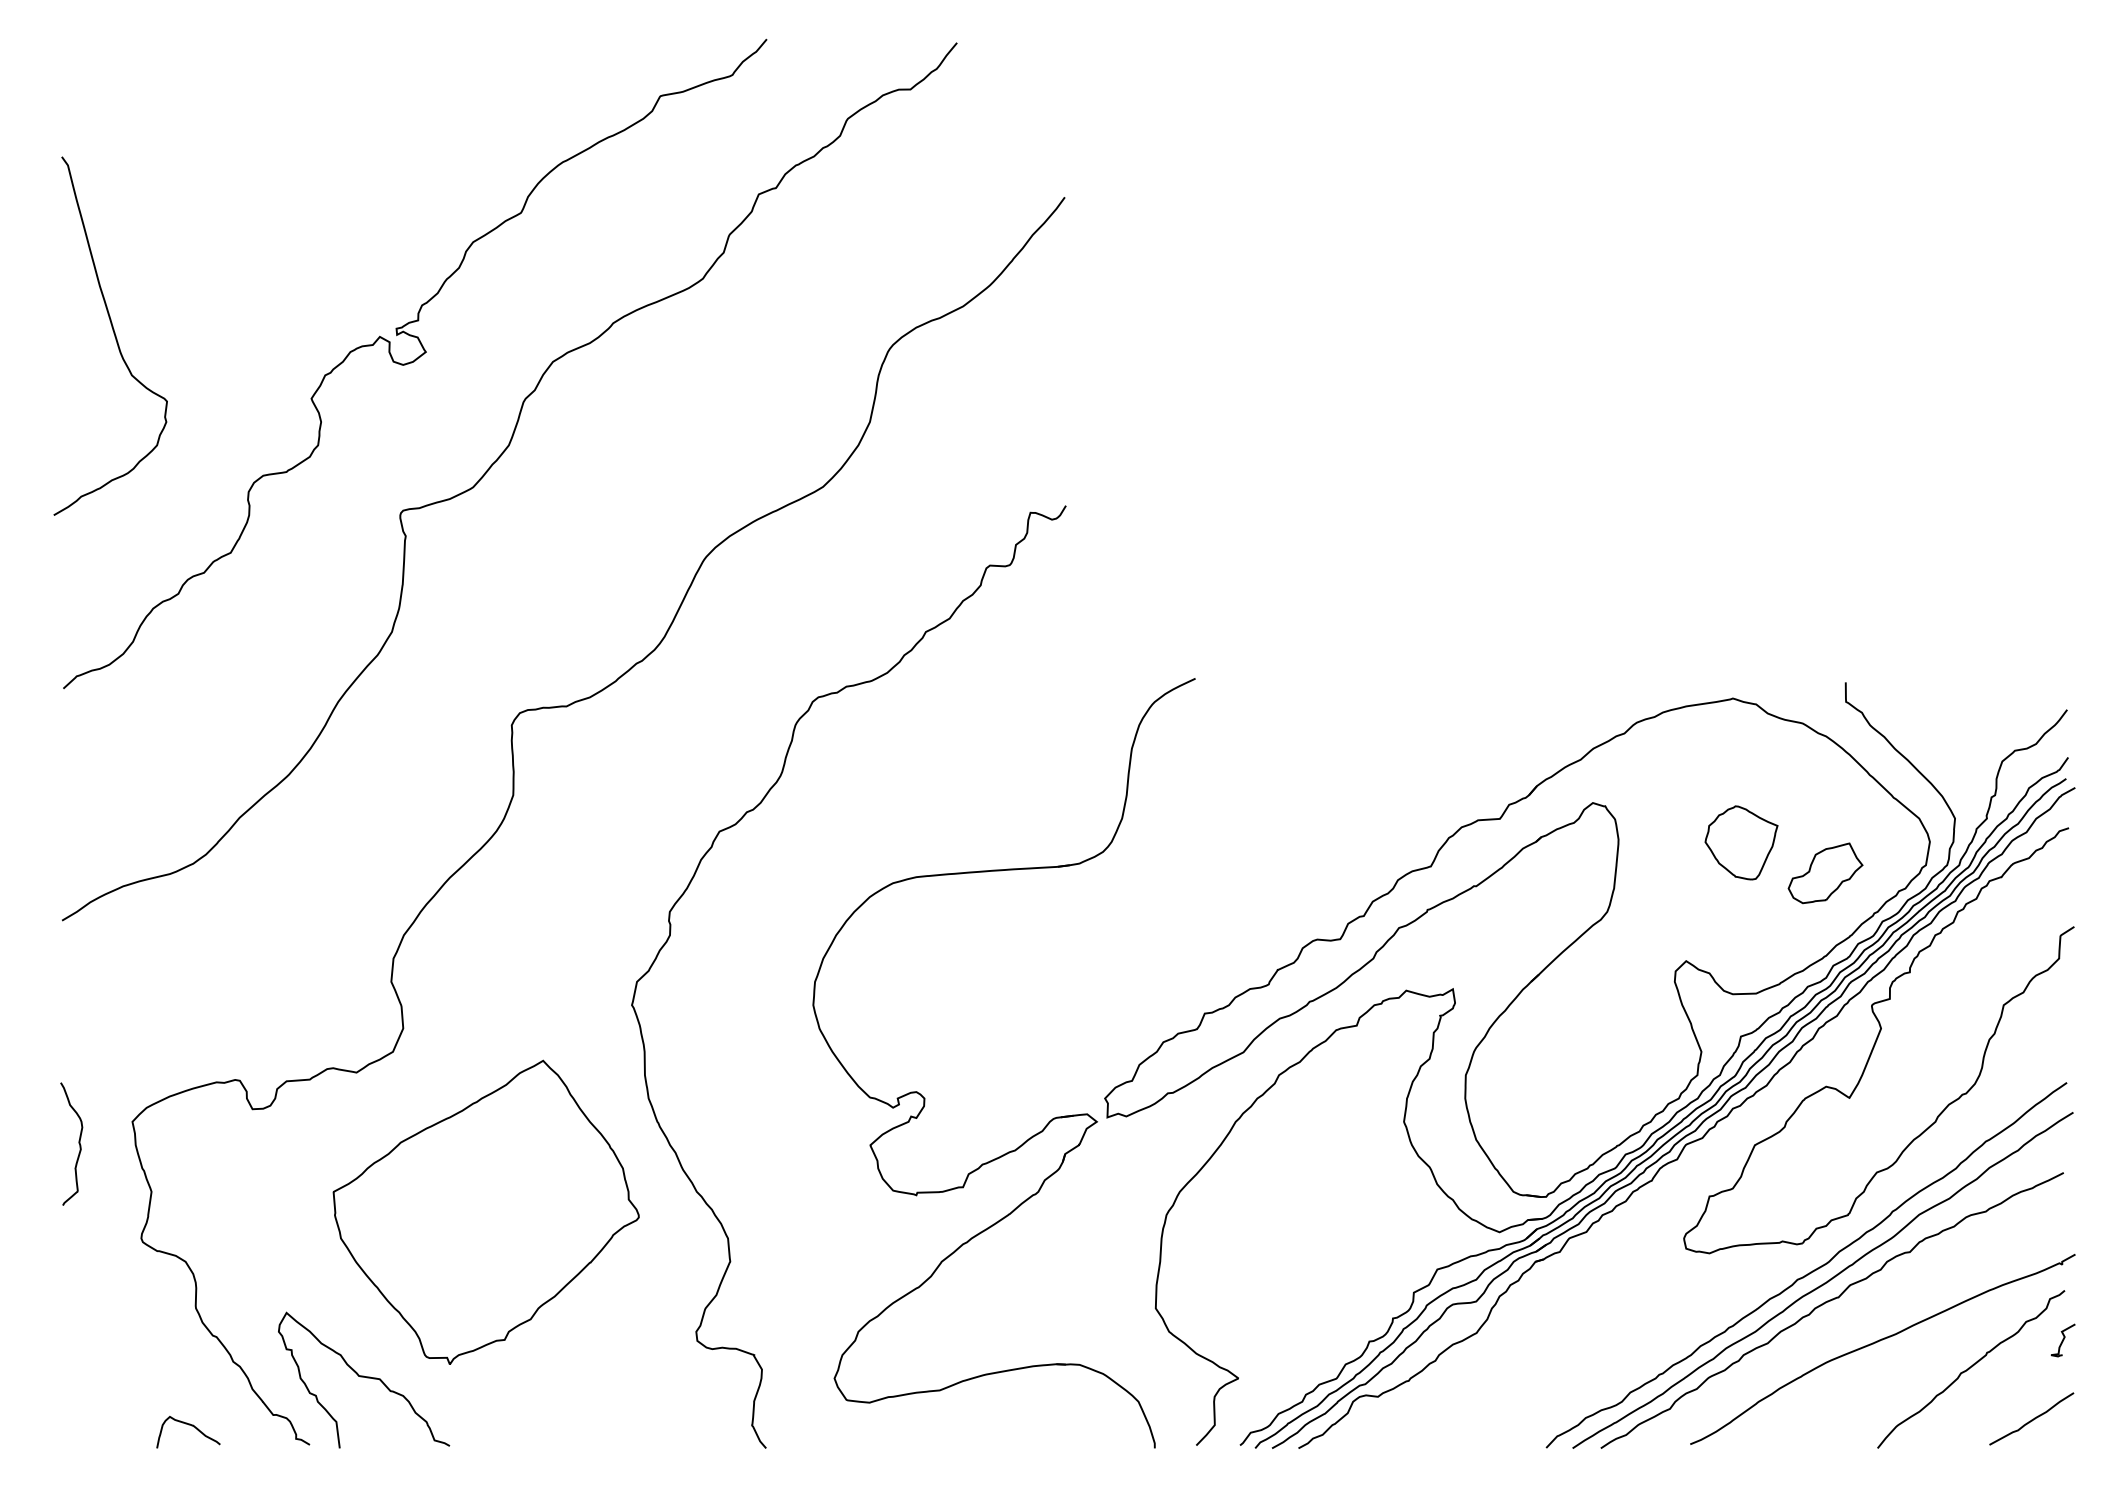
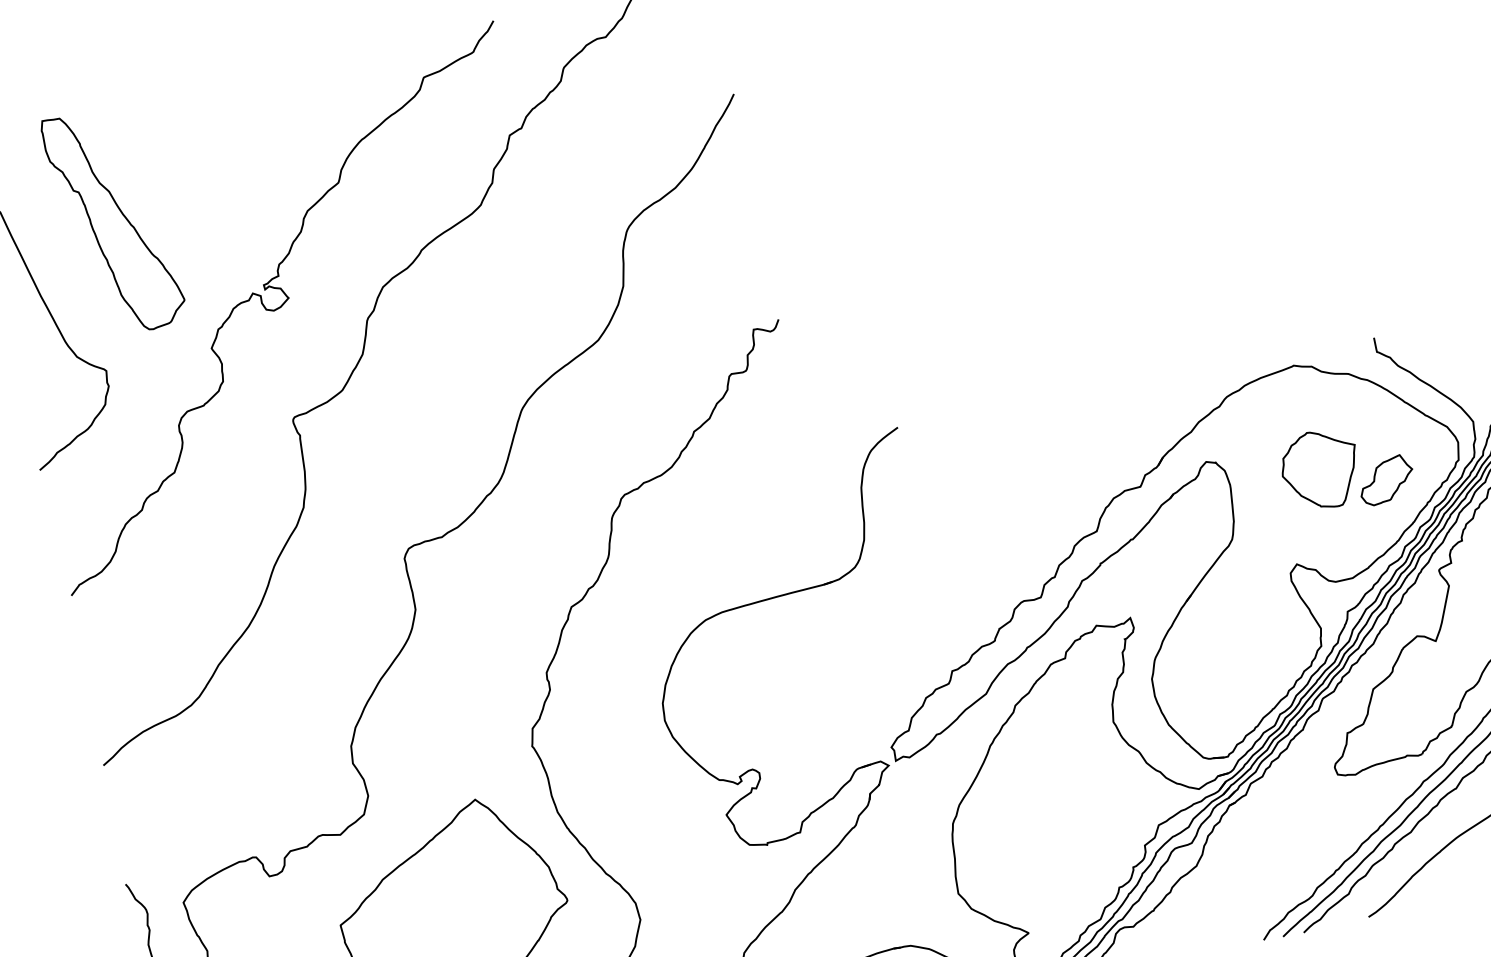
part: (215, 207) -> (114, 222), added
part: (1741, 842) -> (1320, 469), size x1.43

